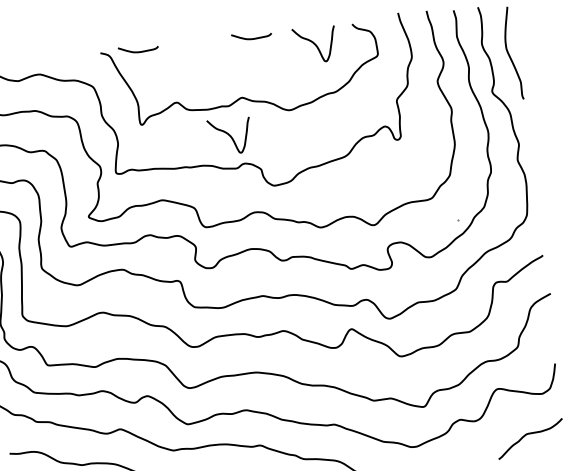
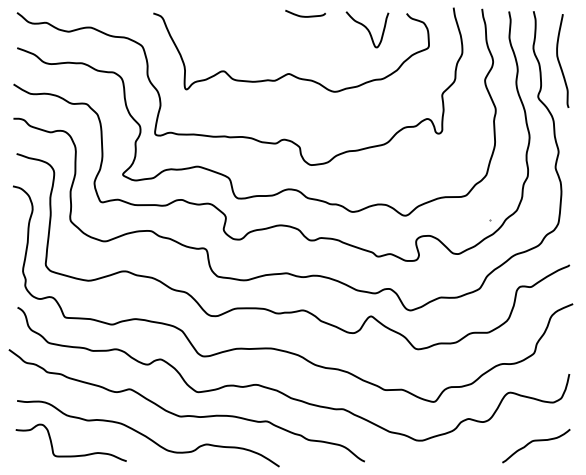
curve: (137, 50) -> (190, 15), removed
curve: (229, 135) -> (272, 110), removed

